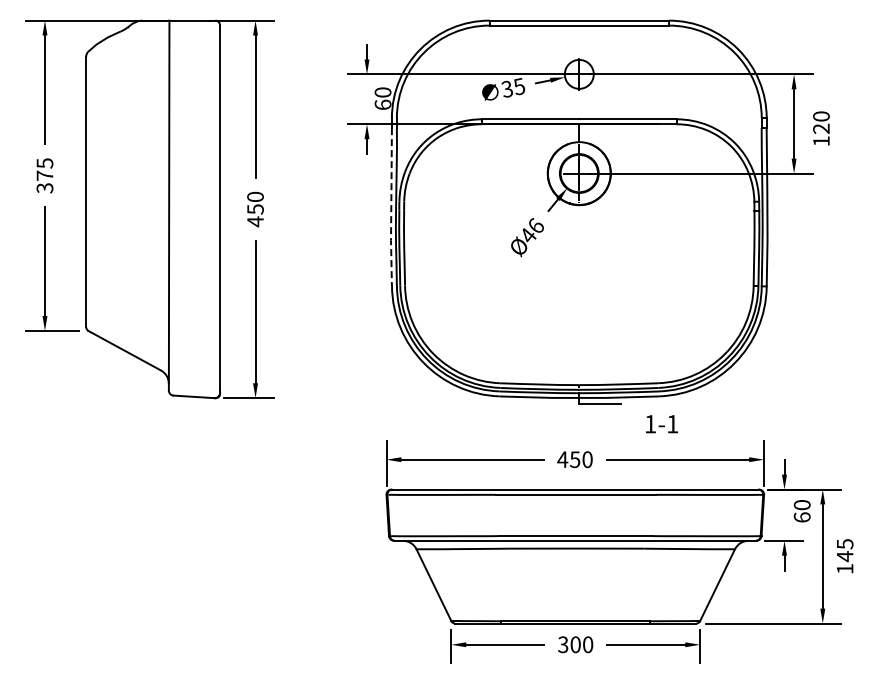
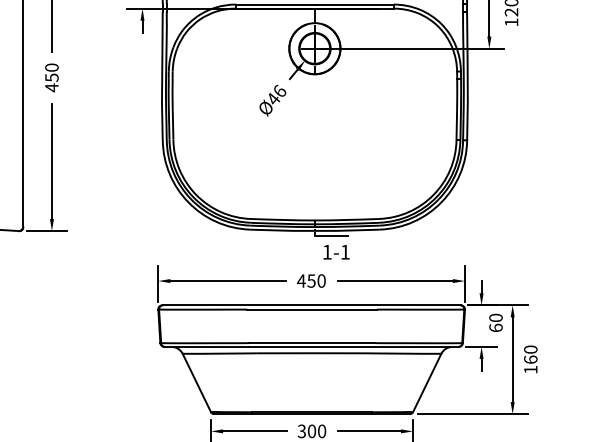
line: (391, 207) -> (162, 76), dashed -> solid
text: (661, 424) -> (336, 252), moved
text: (844, 550) -> (530, 354), 145 -> 160

